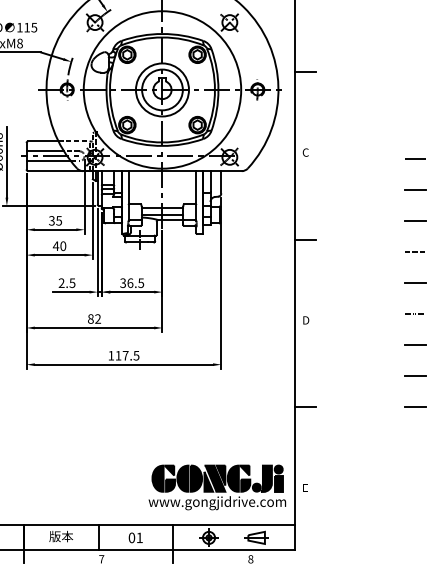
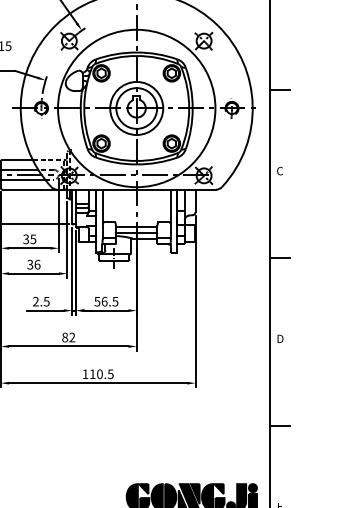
text: (59, 246) -> (33, 265), 40 -> 36
text: (123, 282) -> (97, 301), 36.5 -> 56.5
text: (125, 355) -> (99, 374), 117.5 -> 110.5

